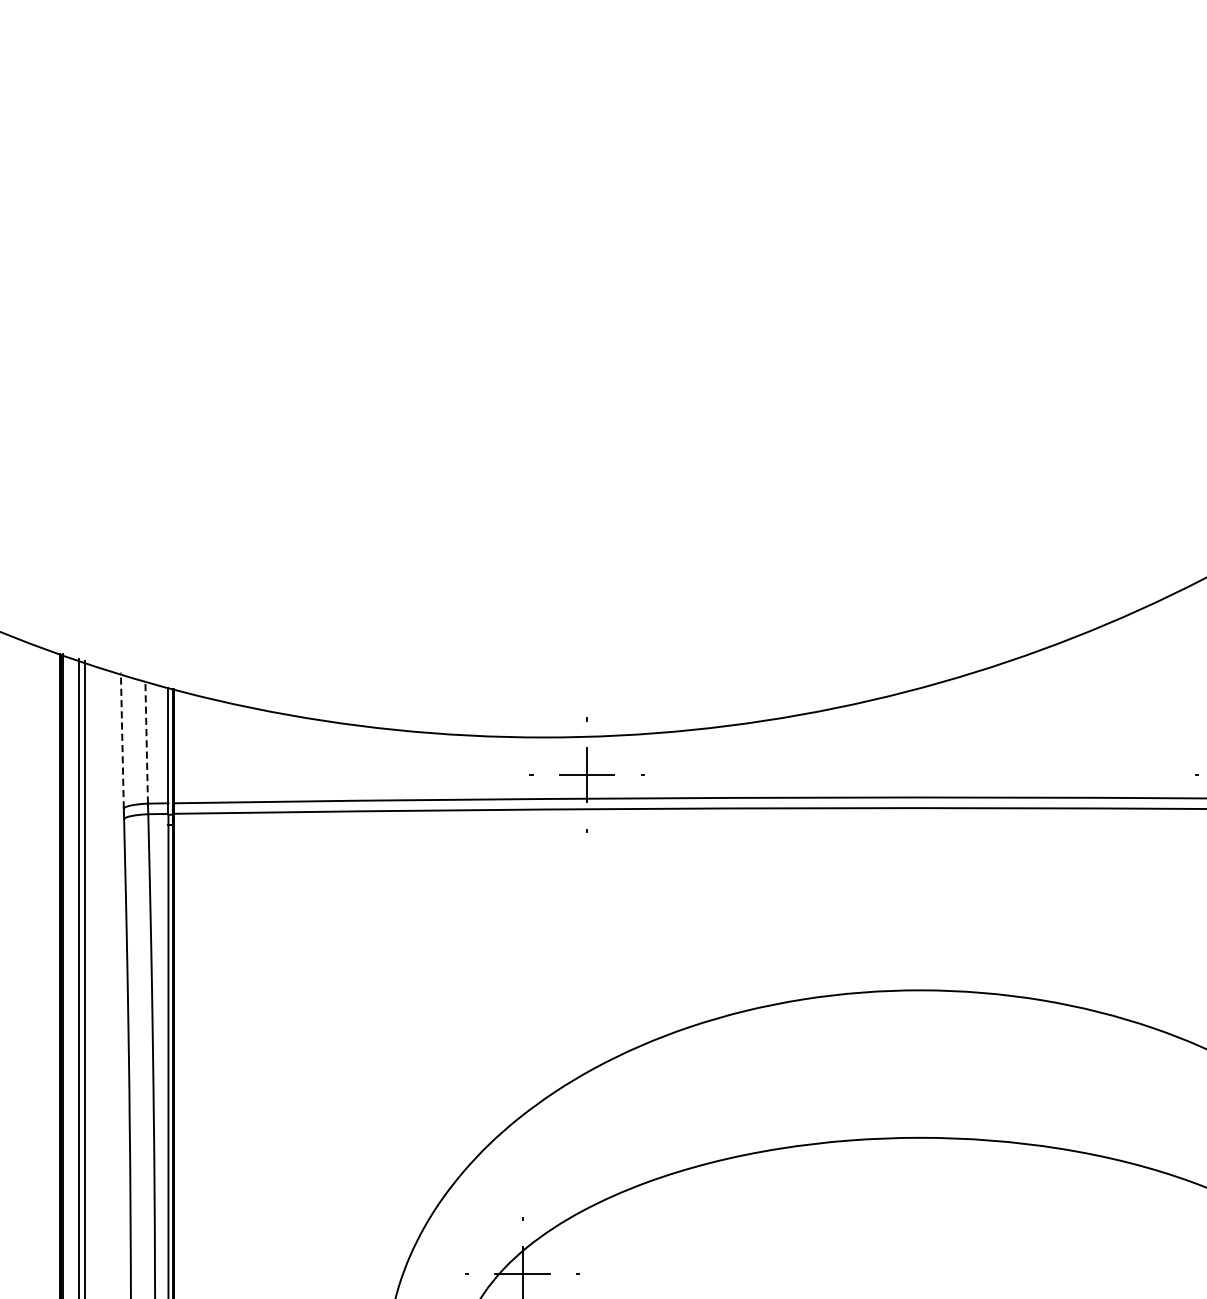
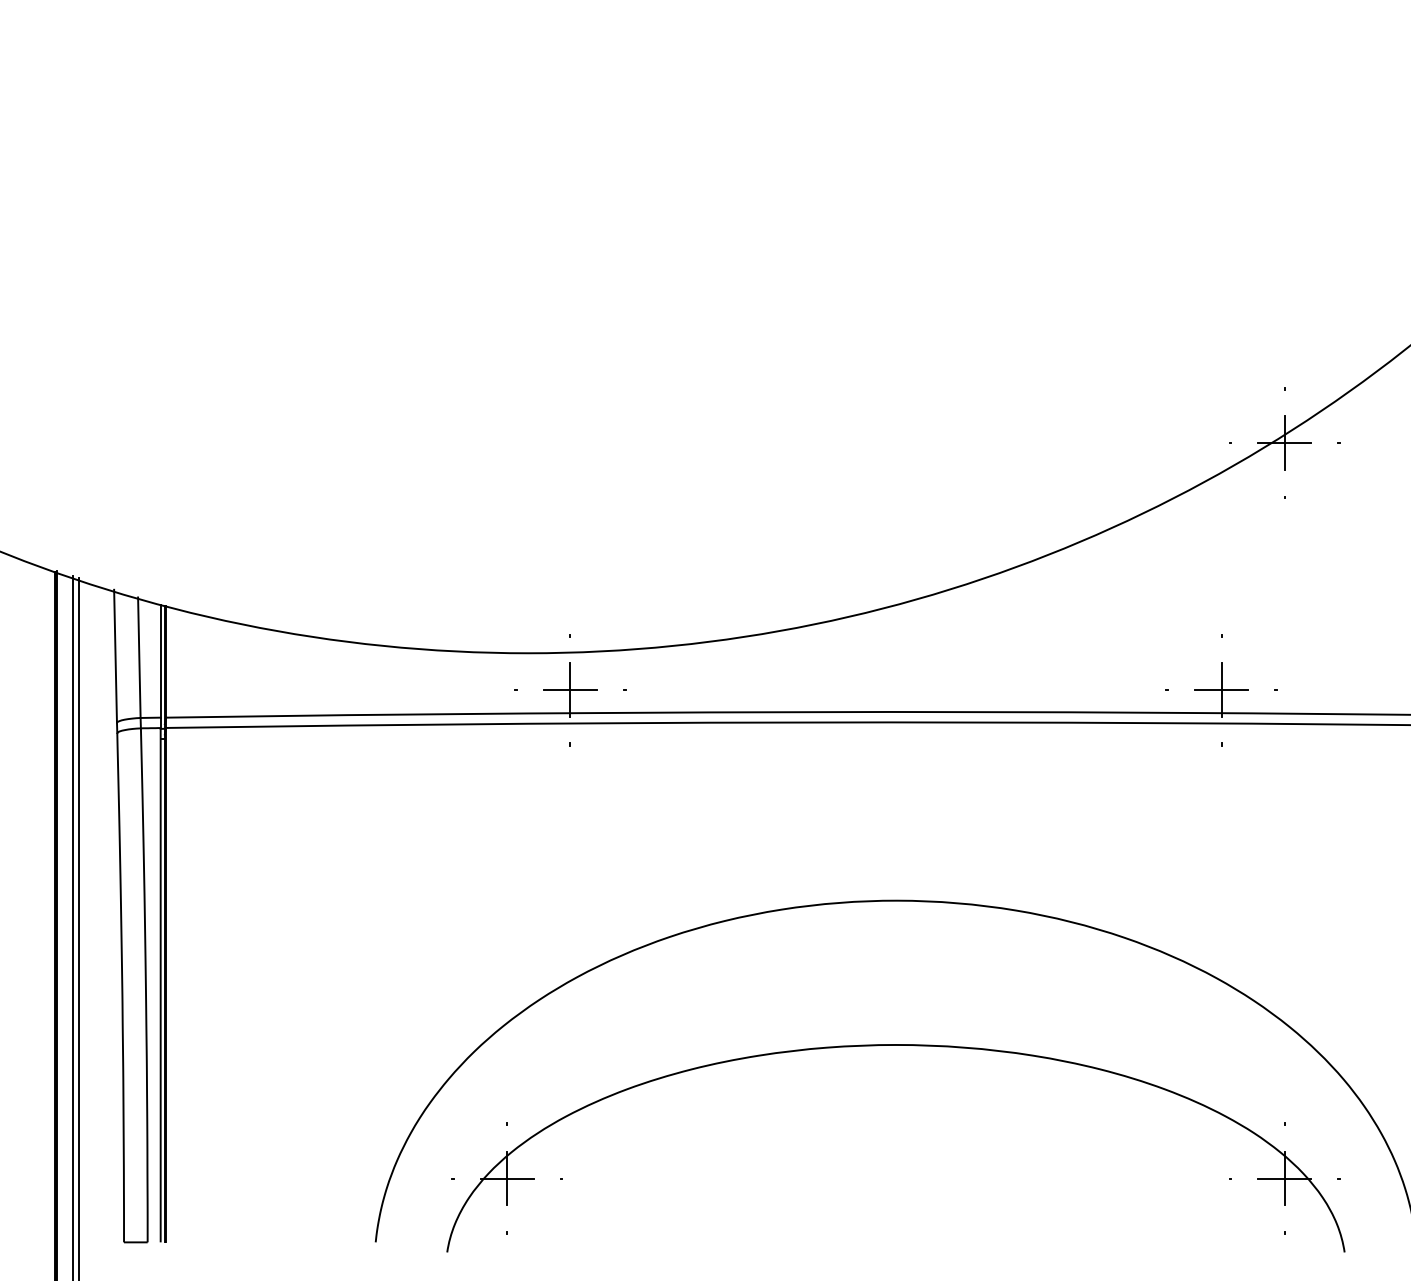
line: (122, 739) -> (115, 655), dashed -> solid
line: (146, 741) -> (139, 657), dashed -> solid

